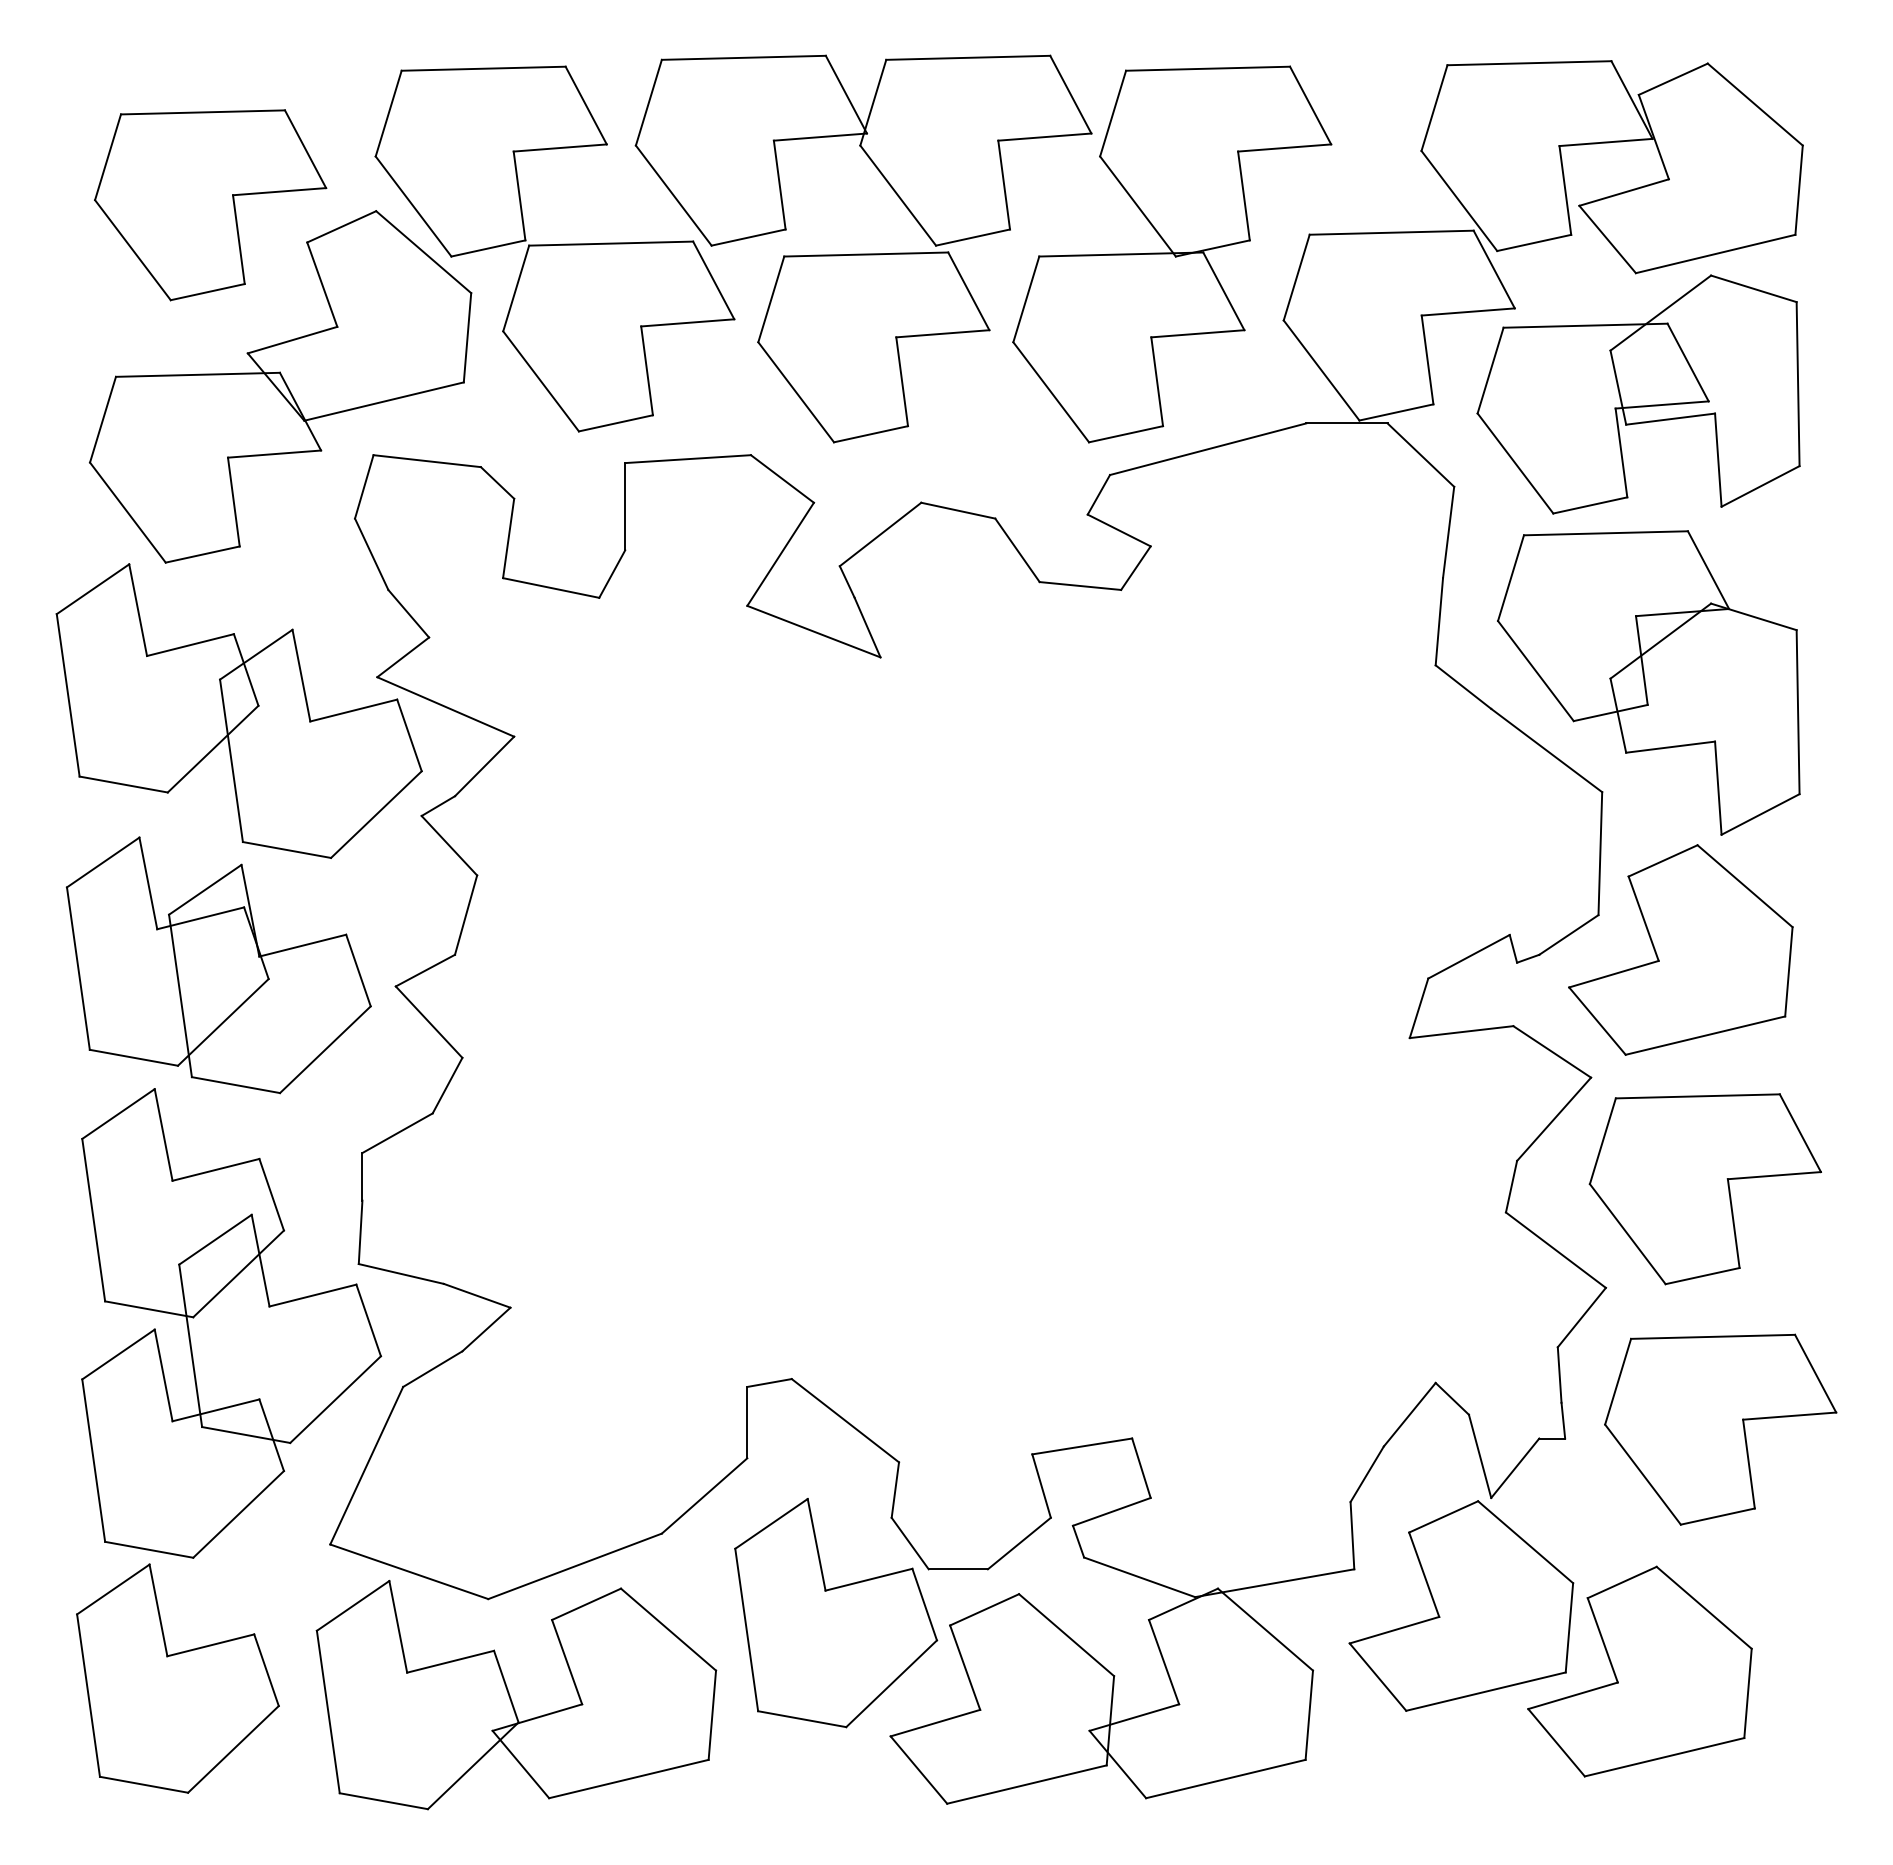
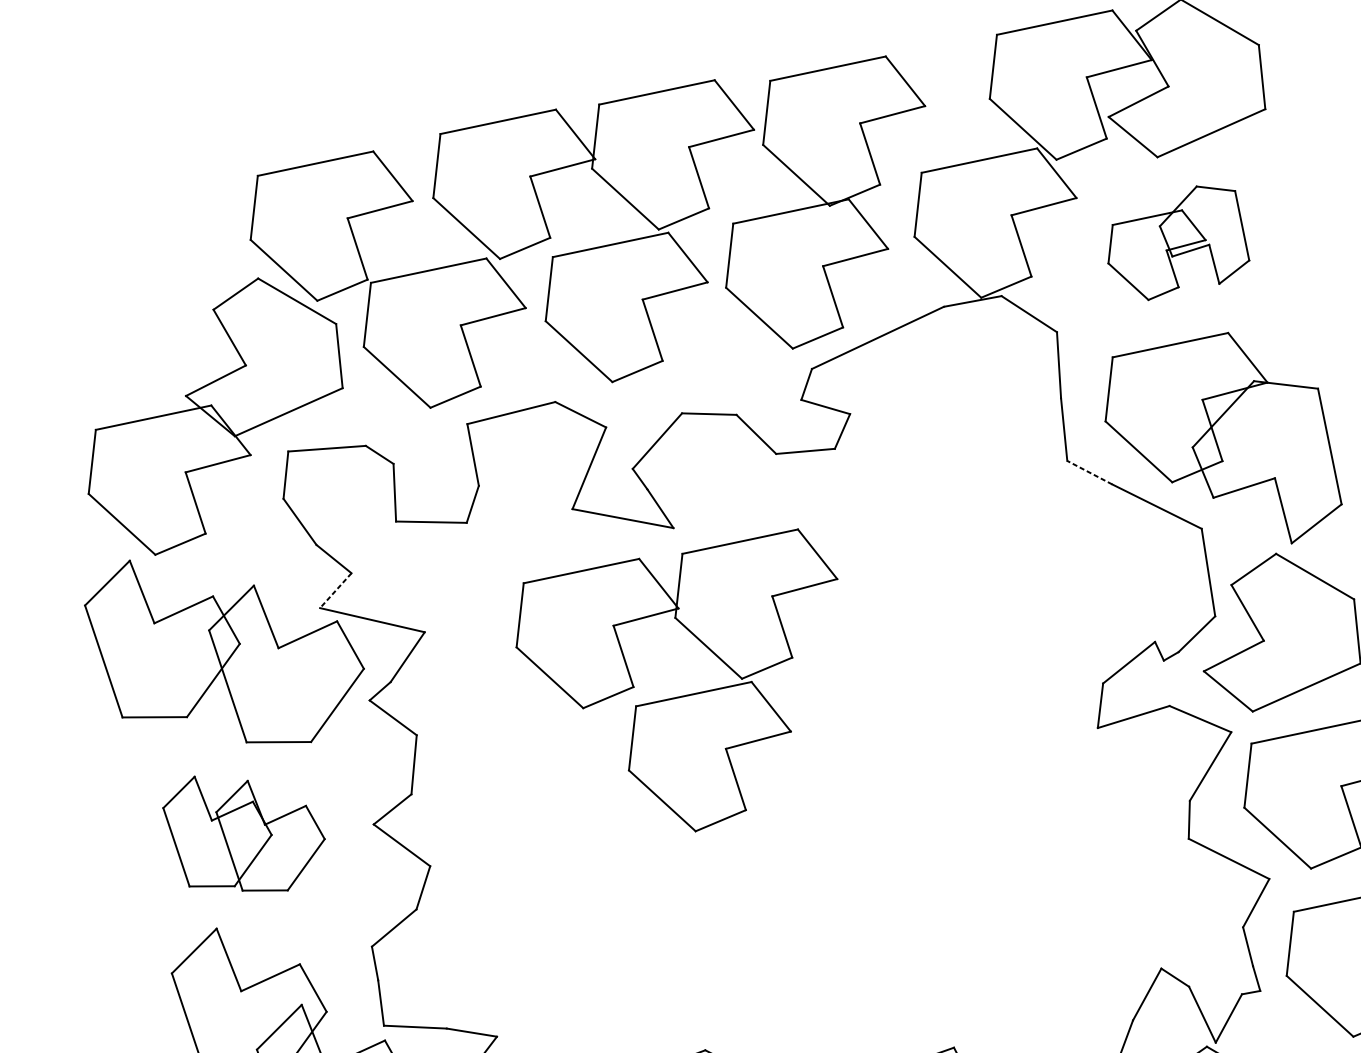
part: (210, 205) -> (140, 296), removed
part: (1638, 394) -> (1175, 242), size x0.6
line: (403, 657) -> (336, 590), solid -> dashed
line: (1463, 686) -> (1089, 472), solid -> dashed
part: (863, 883) -> (691, 690), added
part: (218, 965) -> (245, 832), size x0.7

